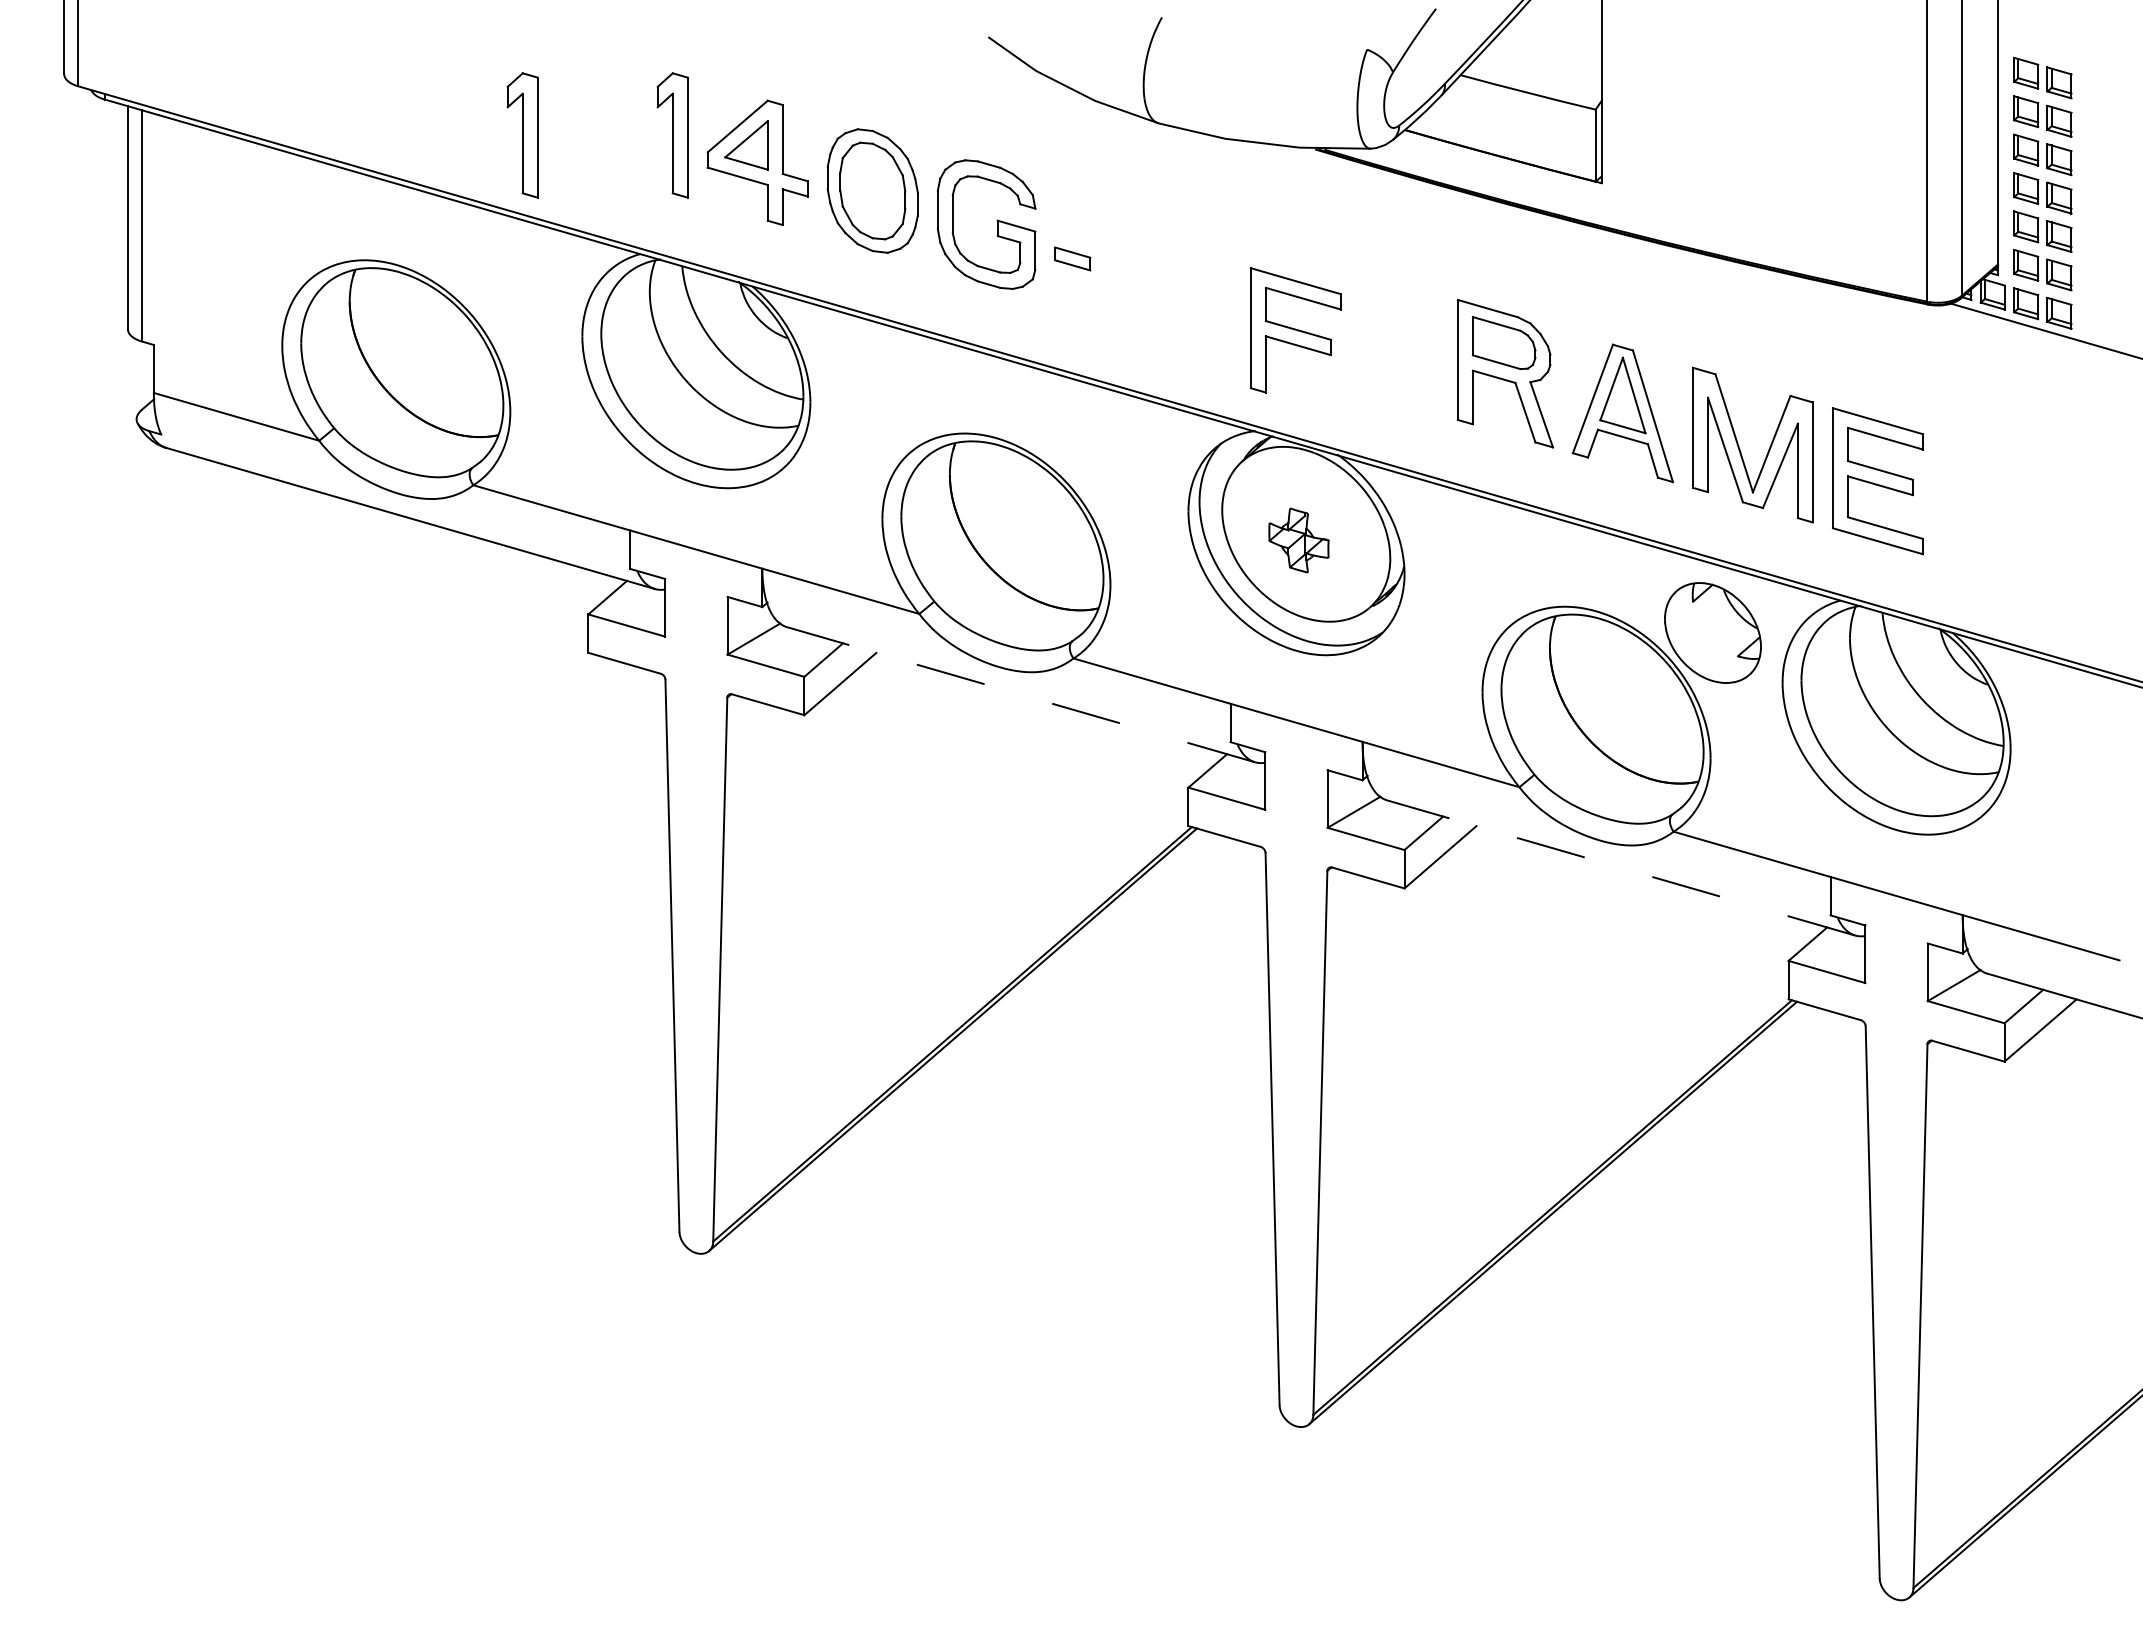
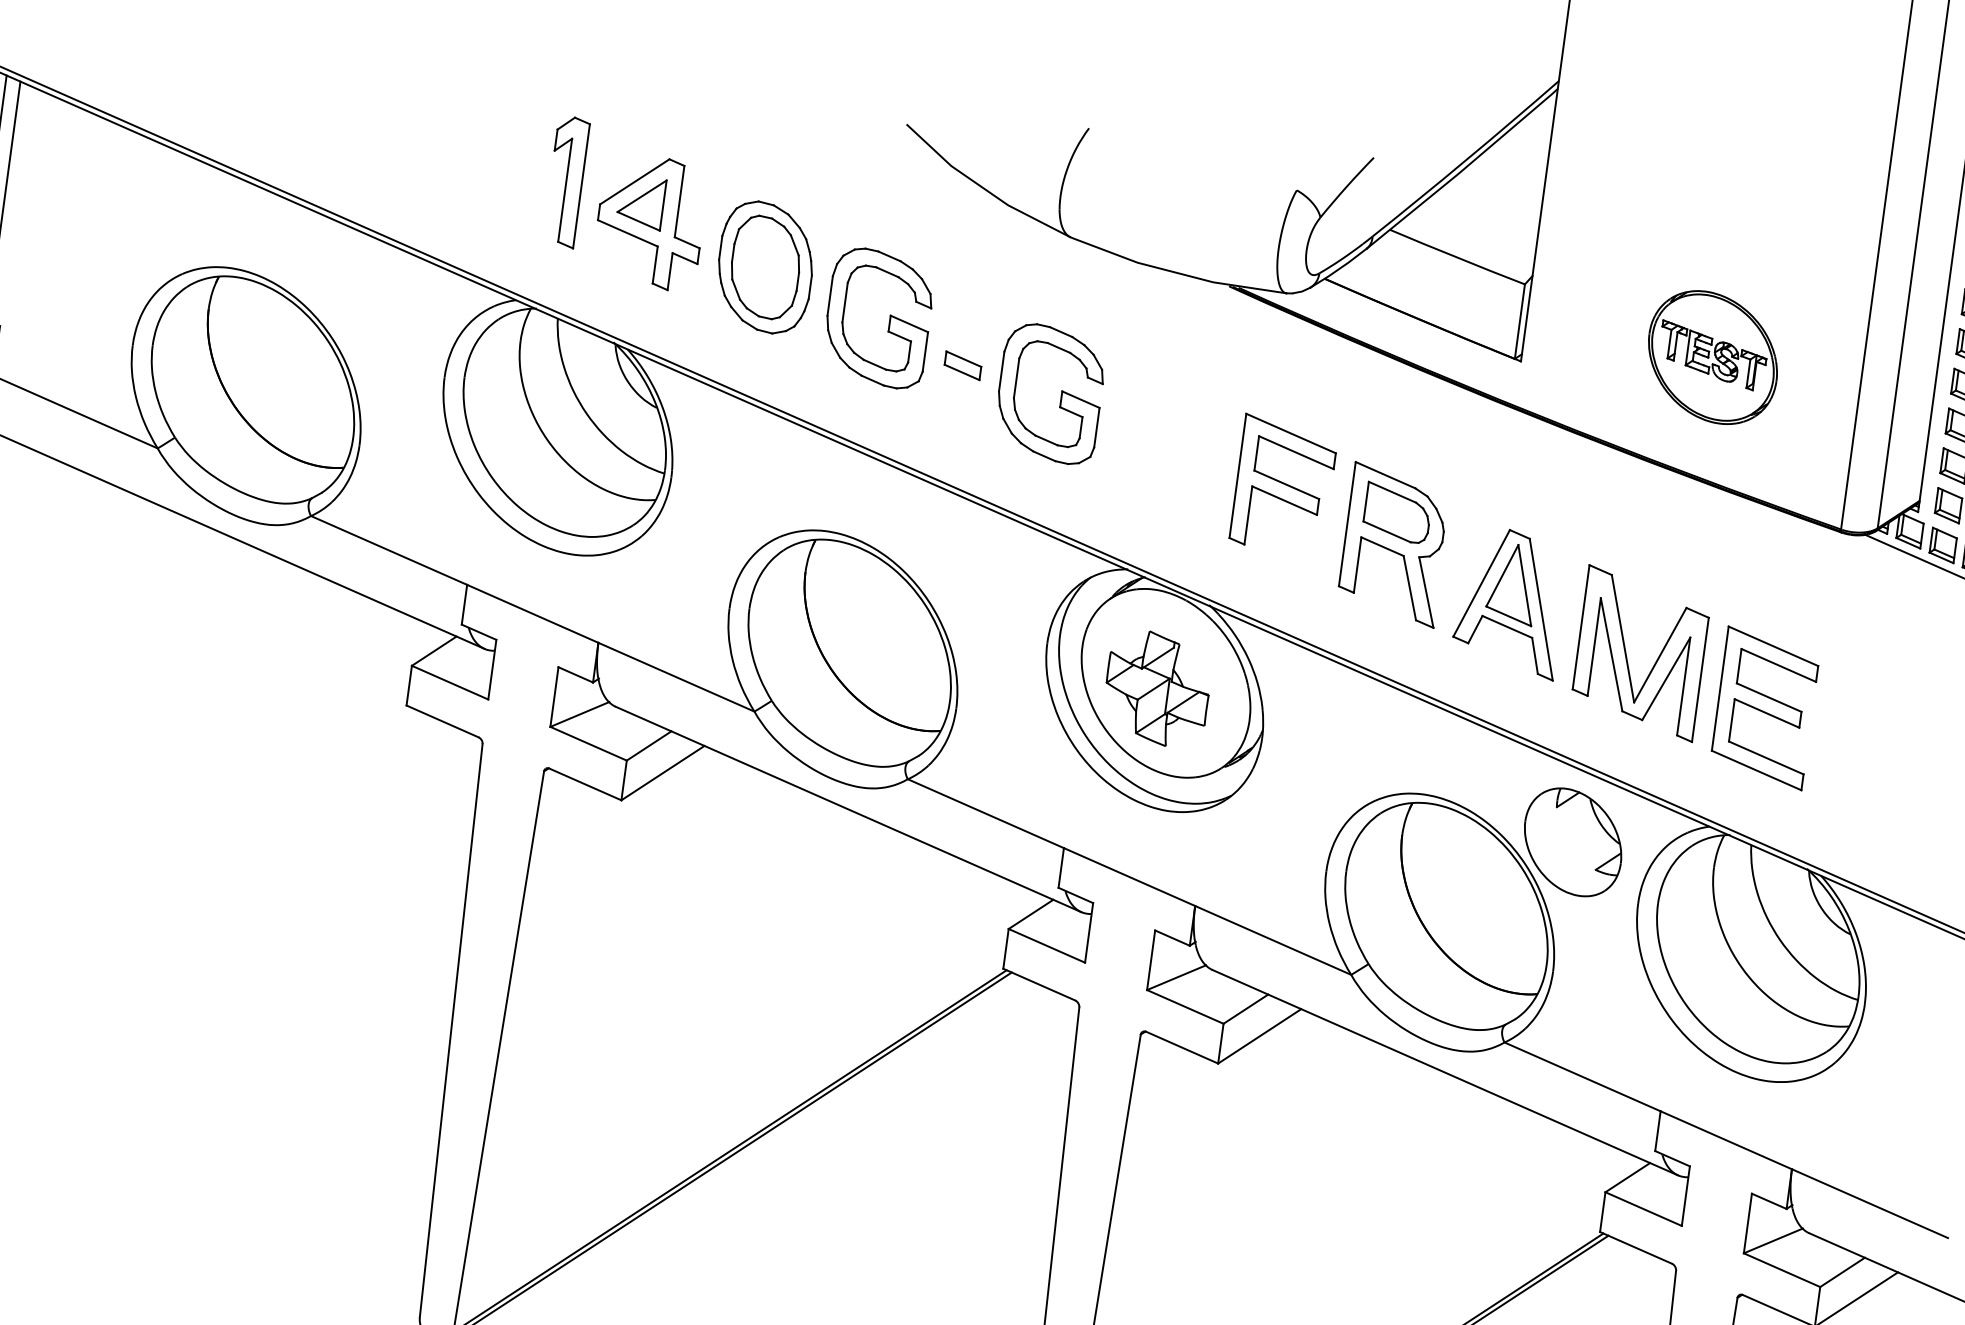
part: (522, 135) -> (410, 161), removed
part: (1783, 154) -> (1713, 357), added
part: (1169, 274) -> (1060, 395), added
part: (1295, 330) -> (1283, 484), moved
part: (1298, 540) -> (1157, 688), size x1.67
line: (1021, 694) -> (848, 809), dashed -> solid
line: (1621, 867) -> (1445, 1072), dashed -> solid

